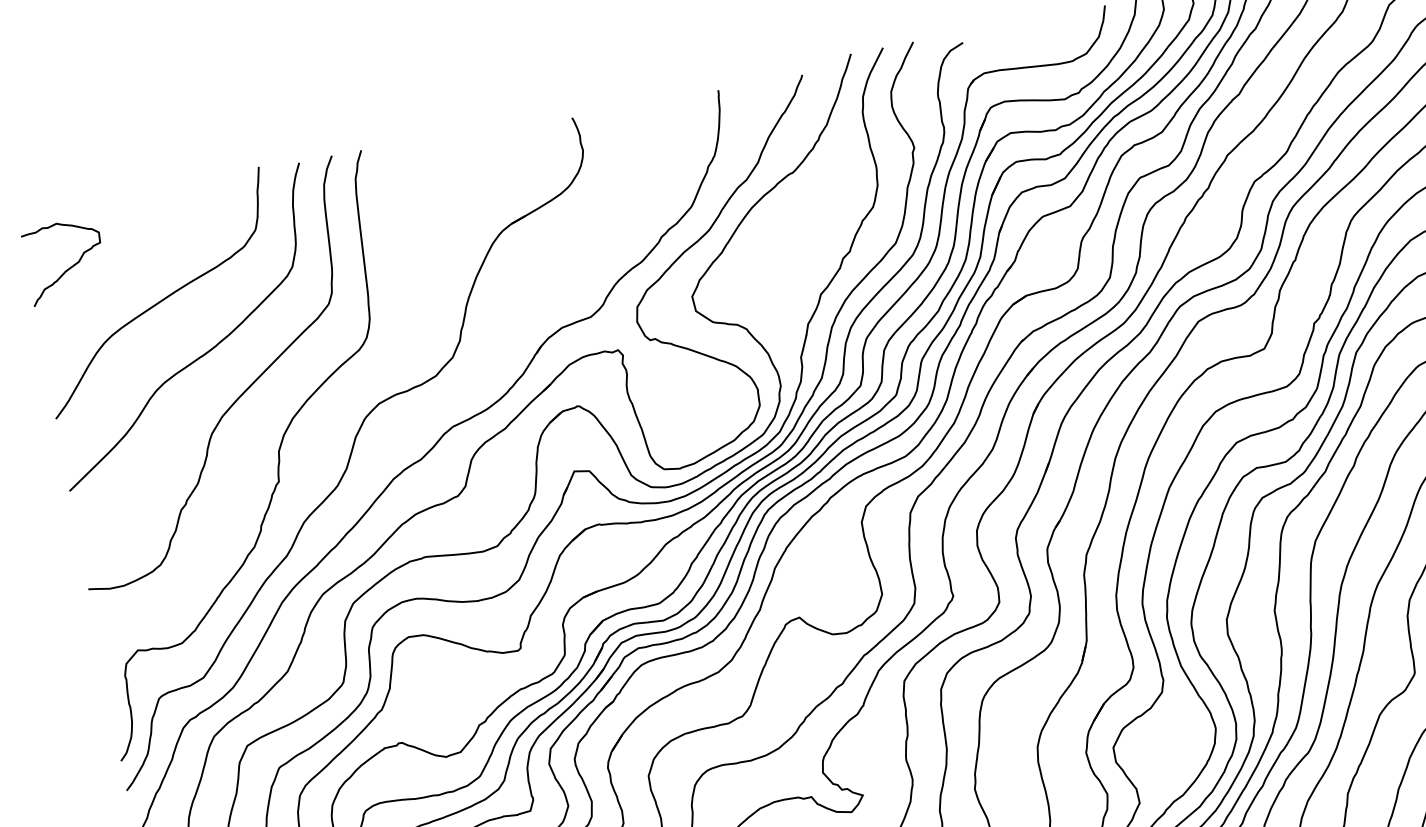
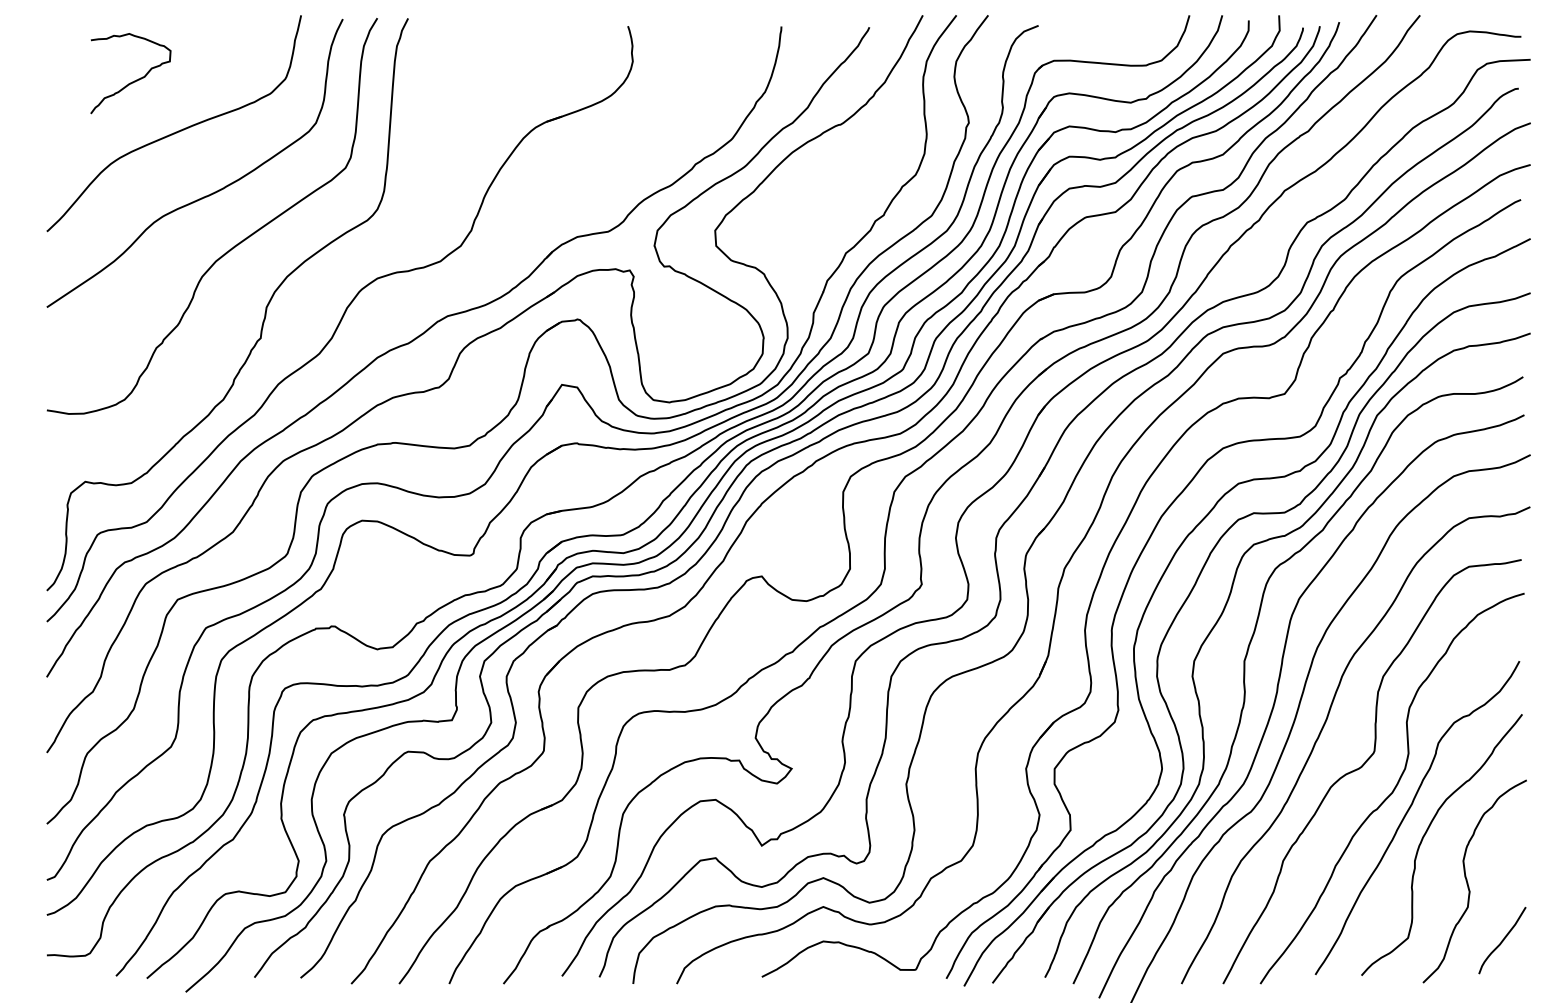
curve: (69, 267) -> (134, 80), moved

